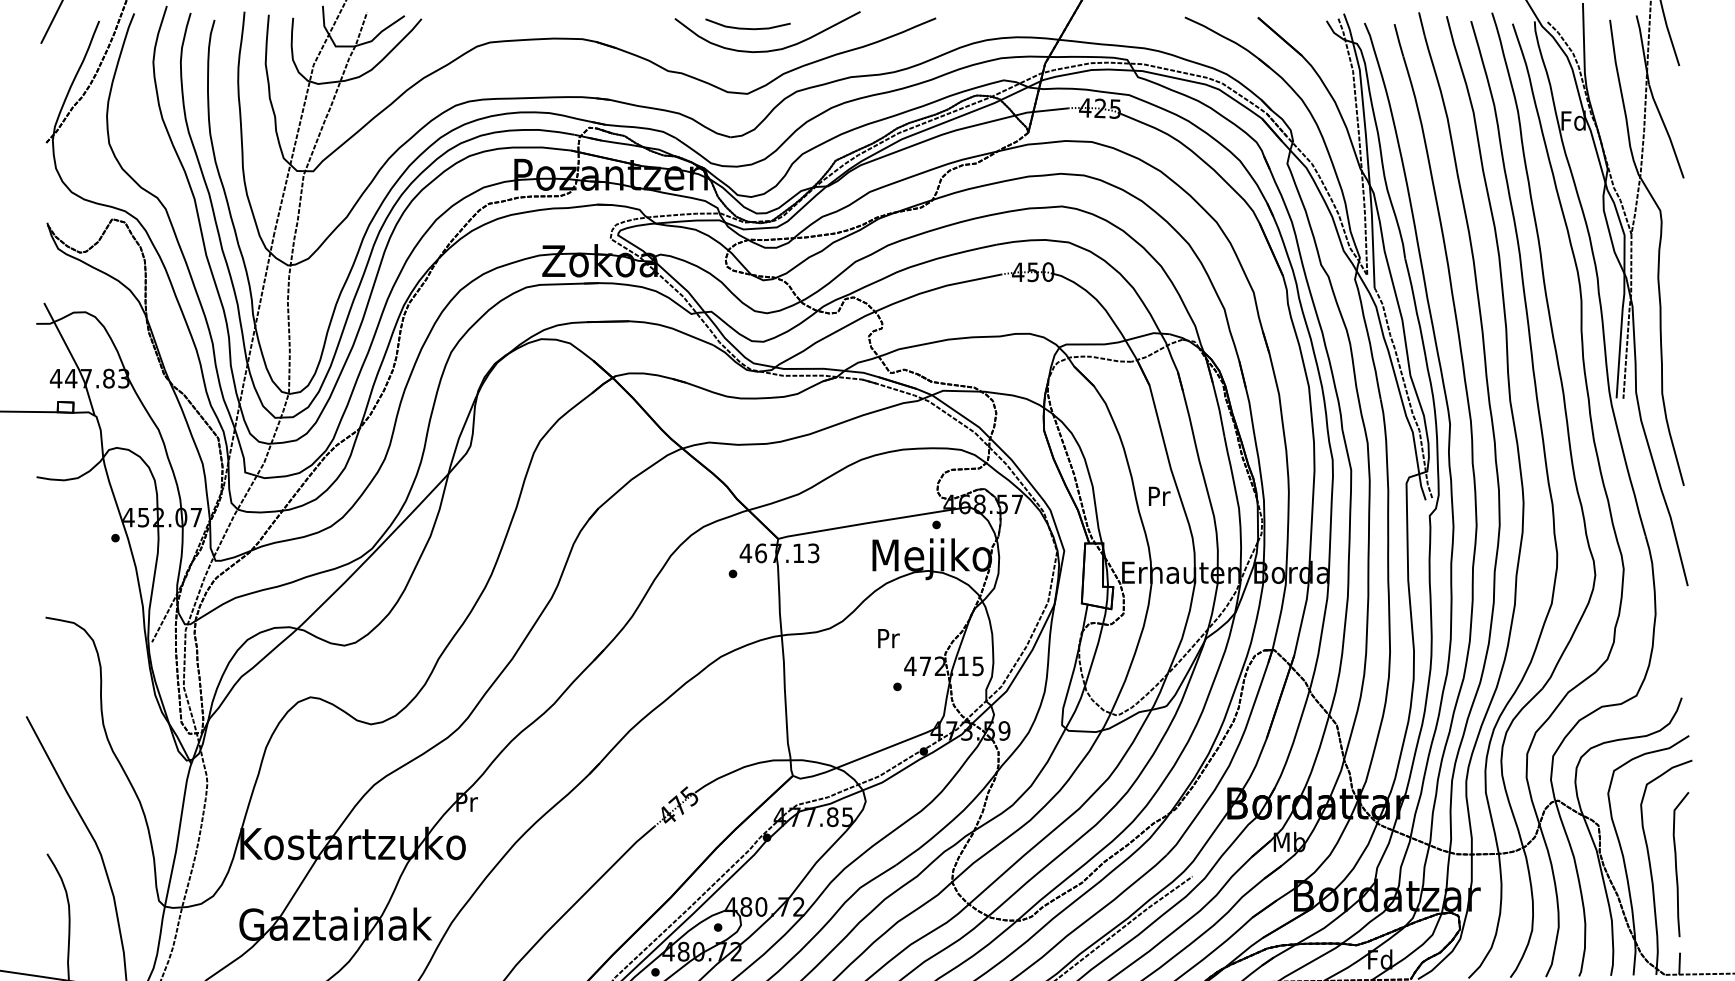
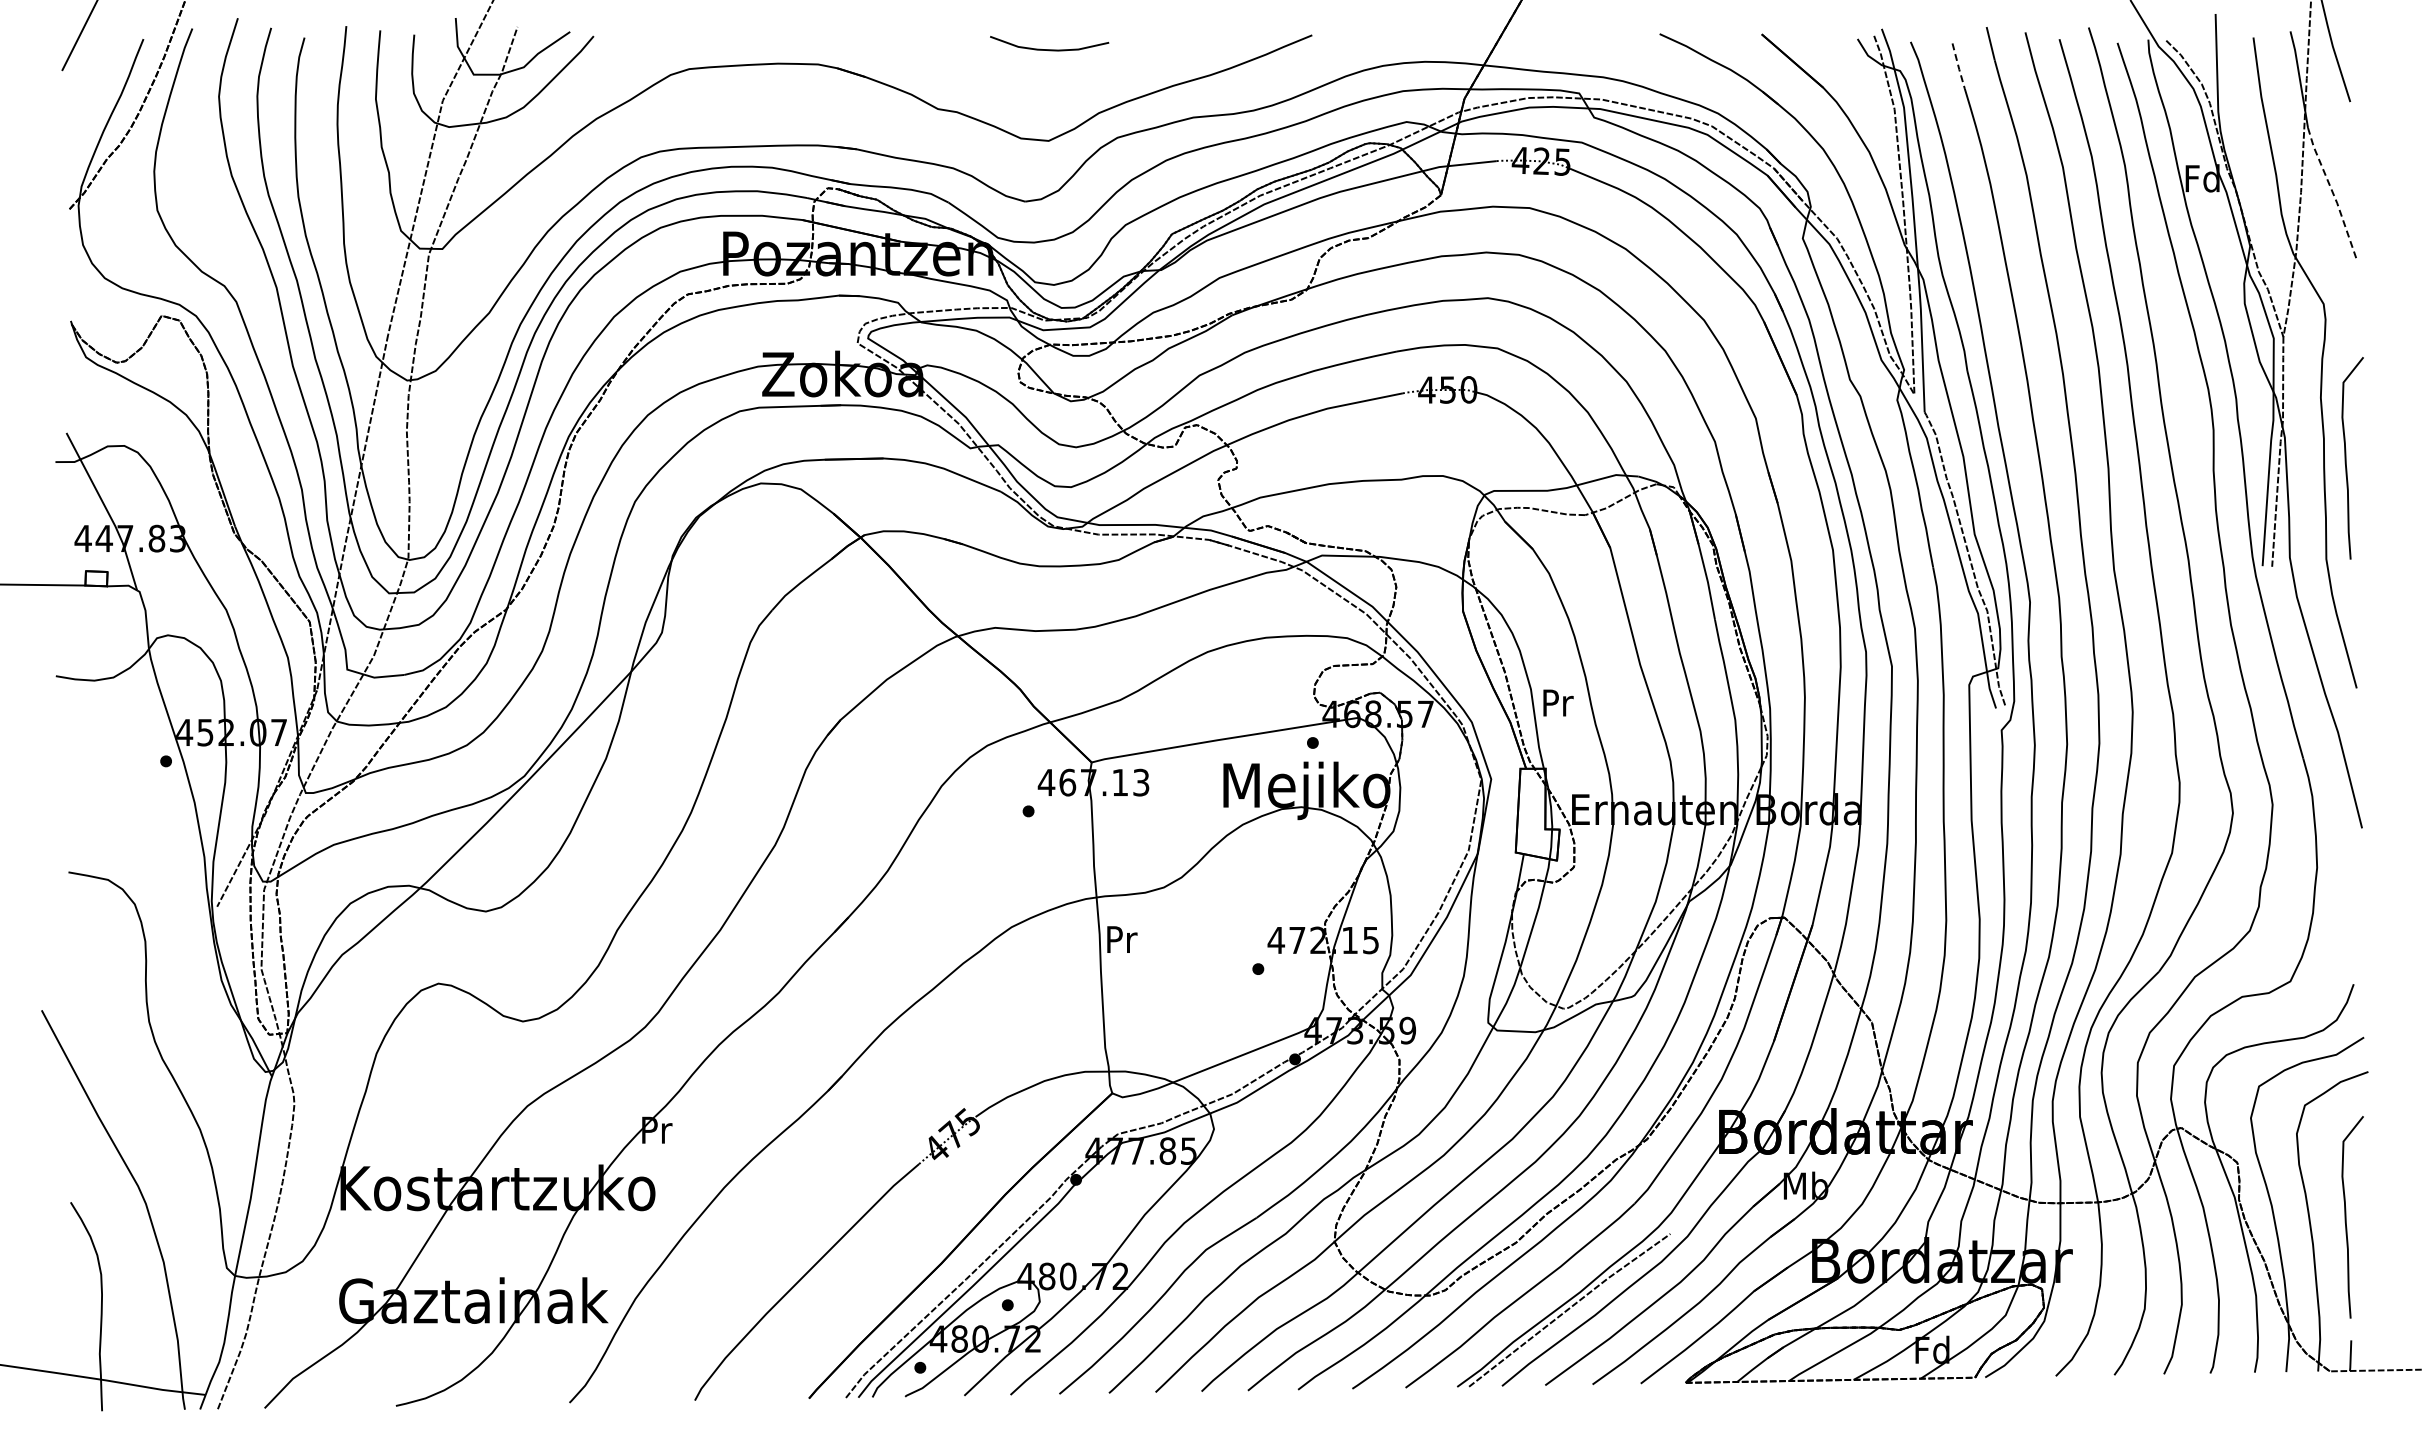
line: (1398, 40) -> (1958, 66), solid -> dashed
curve: (771, 49) -> (1082, 79), removed
line: (1667, 131) -> (2333, 193), solid -> dashed
curve: (1676, 321) -> (2346, 458), added
text: (1159, 495) -> (1558, 702), moved
text: (889, 638) -> (1122, 939), moved

